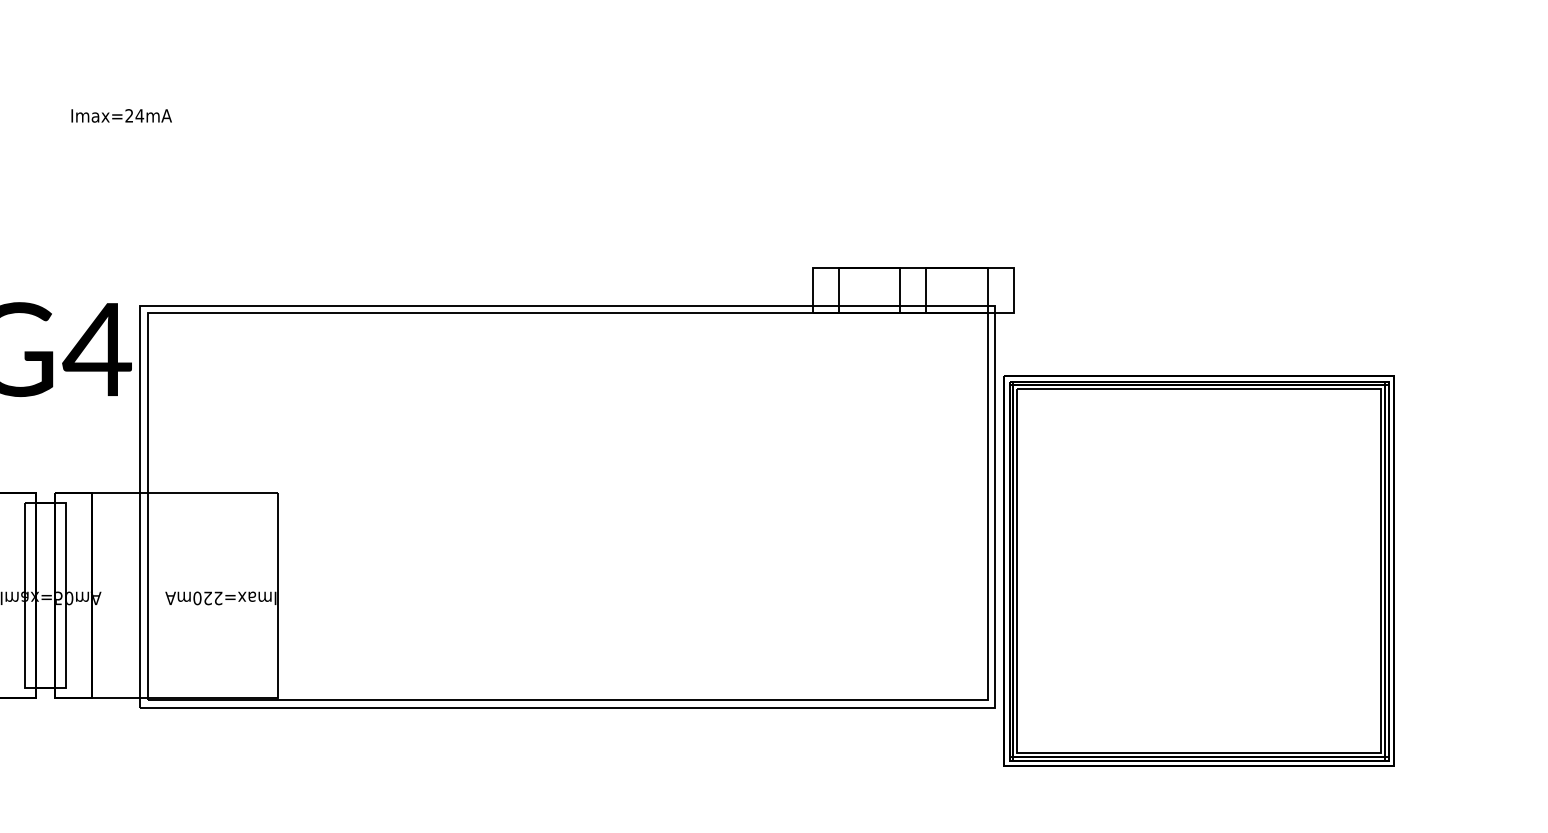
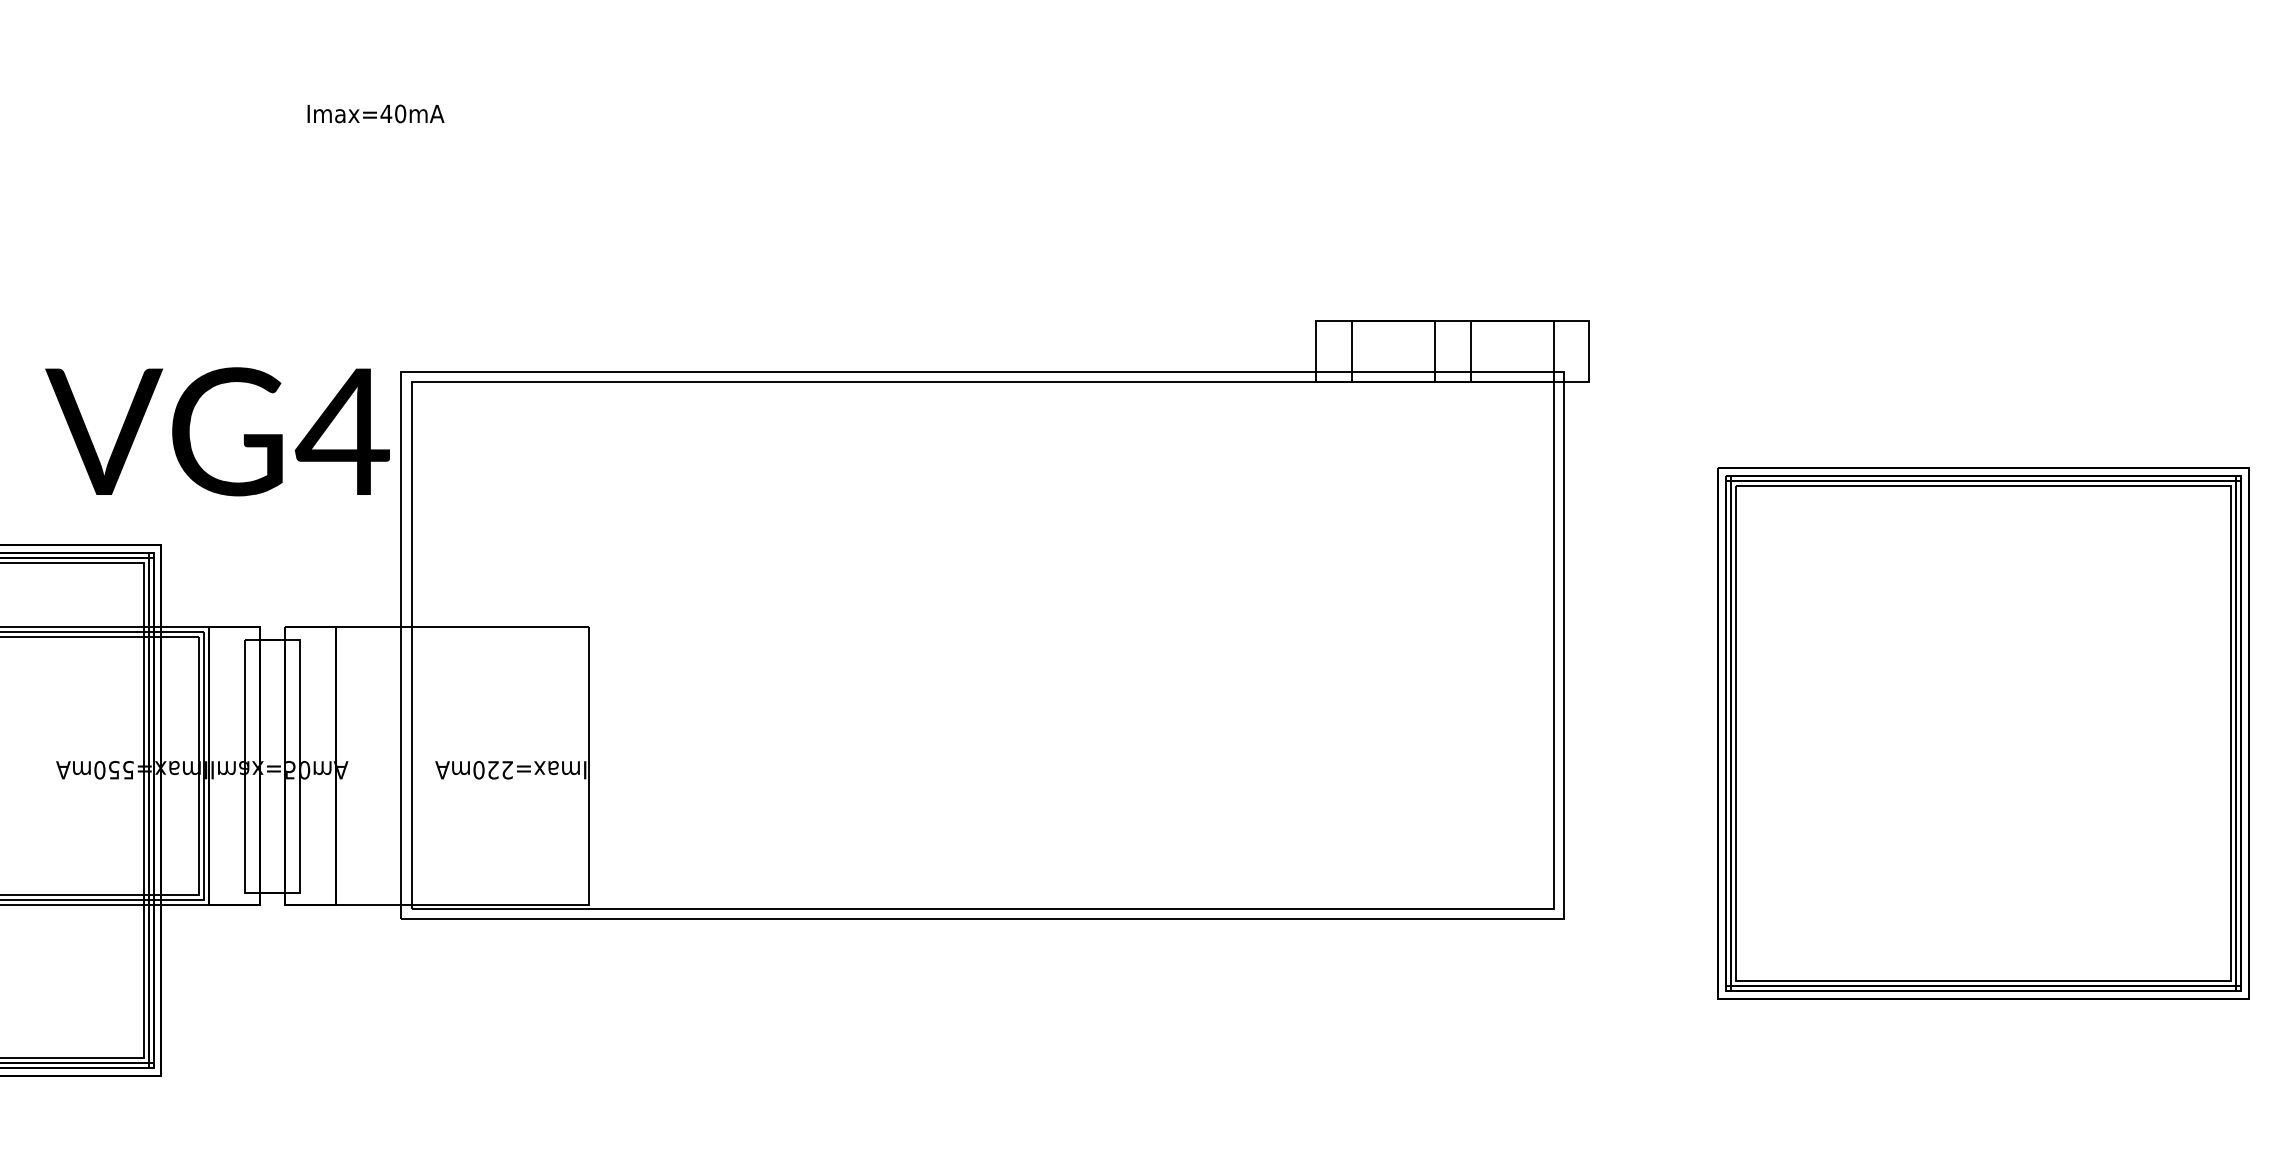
text: (134, 115) -> (393, 113), Imax=24mA -> Imax=40mA
part: (1199, 571) -> (1983, 733), moved

